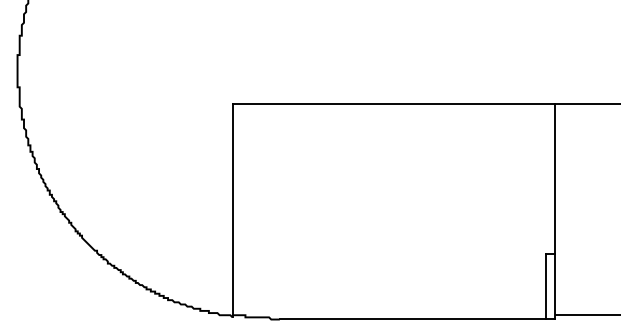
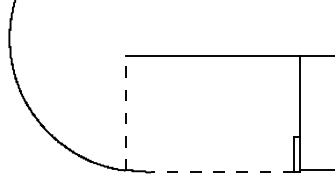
line: (232, 208) -> (125, 112), solid -> dashed
line: (412, 317) -> (222, 171), solid -> dashed

